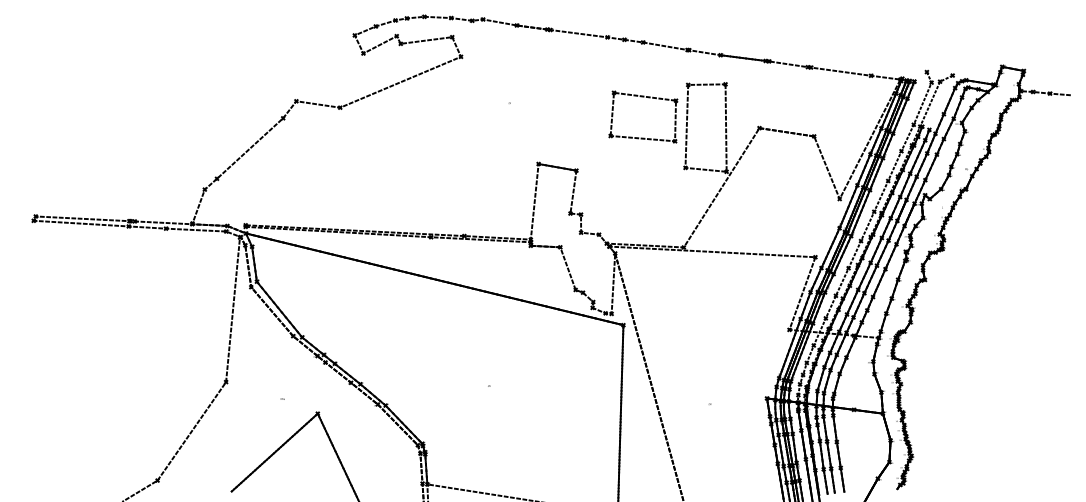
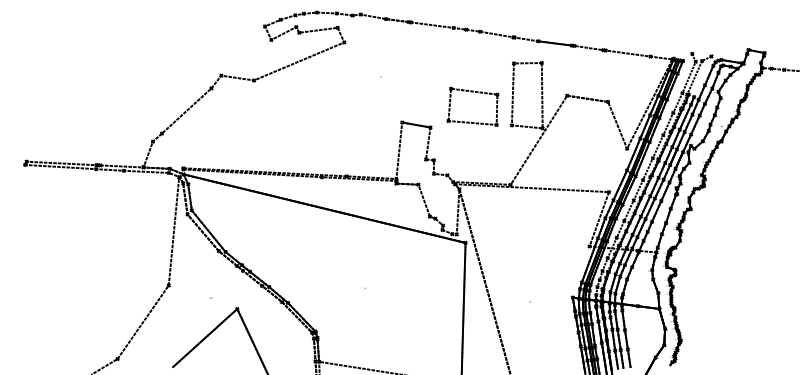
part: (648, 98) -> (476, 93), moved

